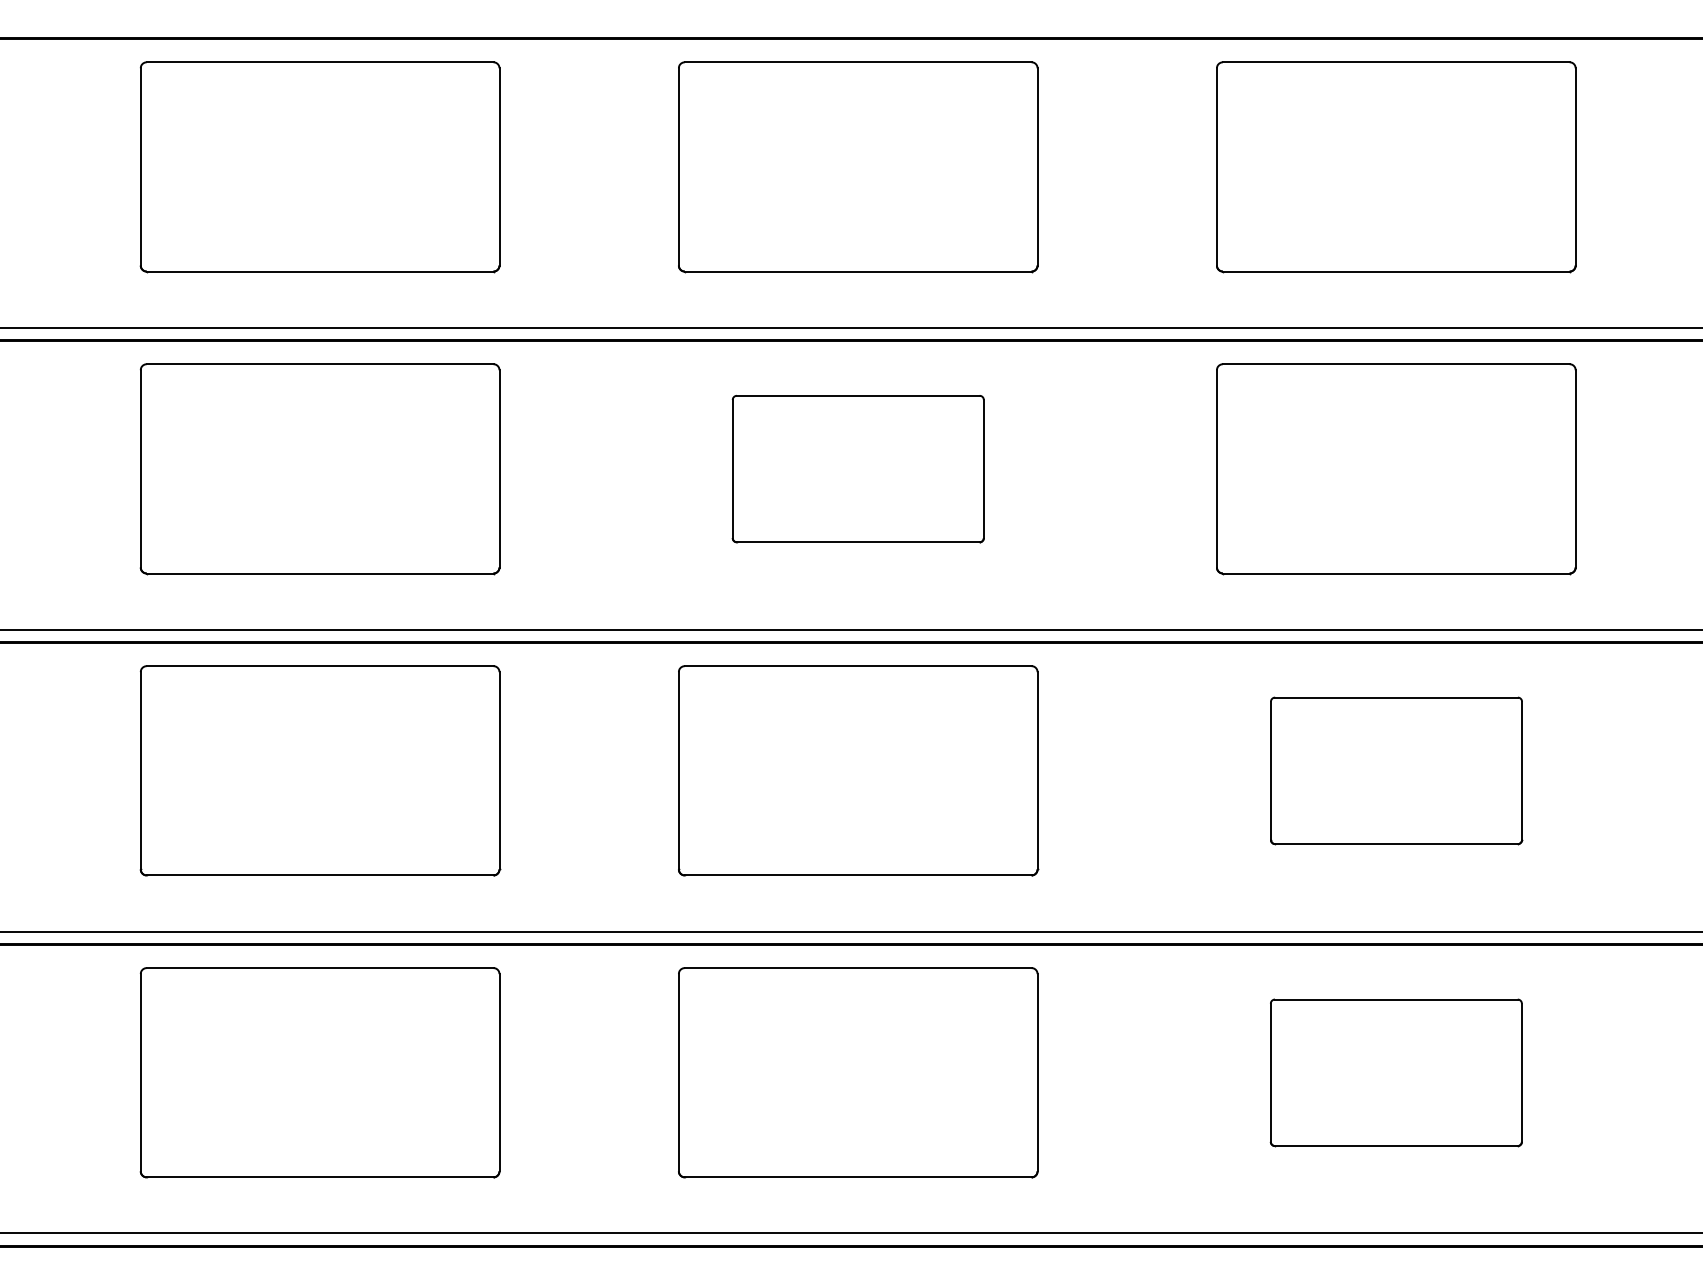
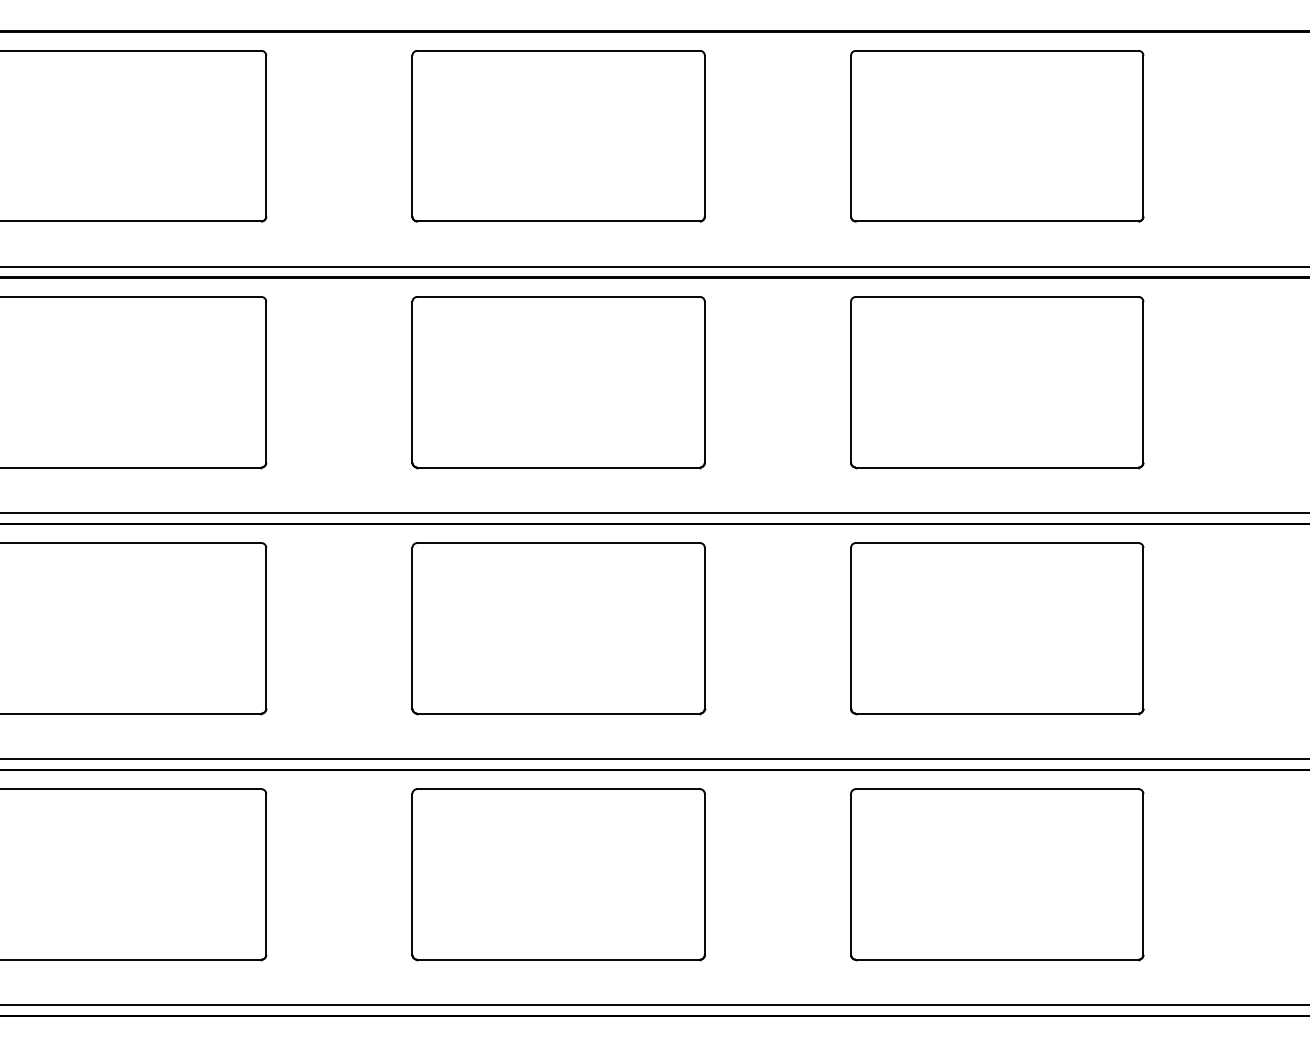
part: (858, 469) -> (558, 382), size x1.43
part: (1396, 770) -> (997, 628), size x1.43
part: (1396, 1072) -> (997, 874), size x1.43

